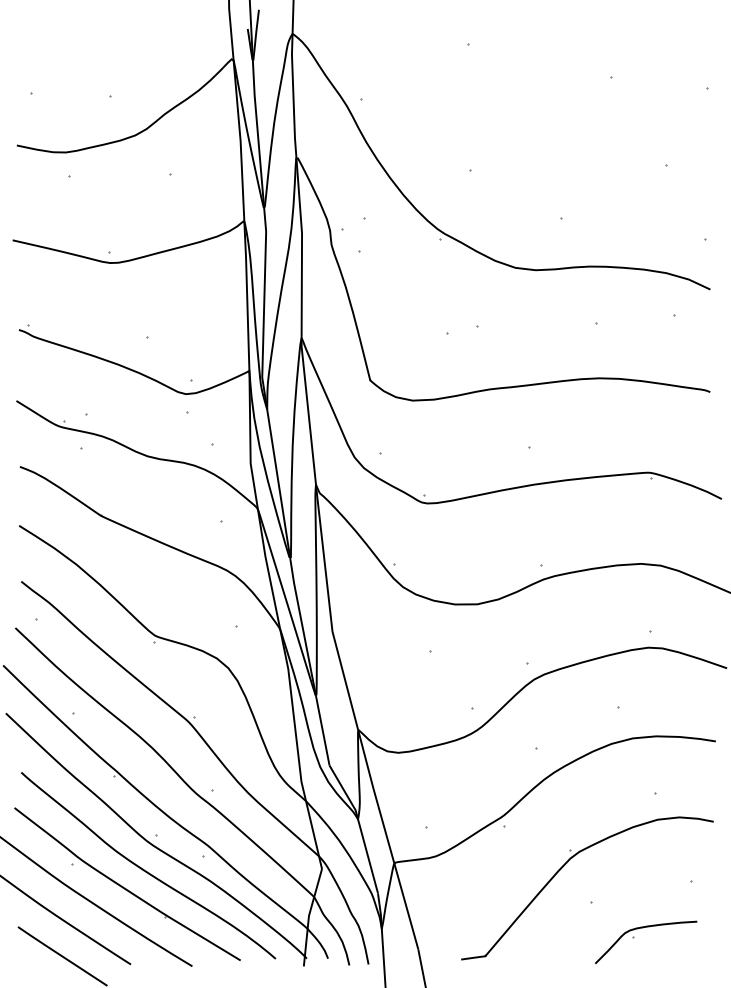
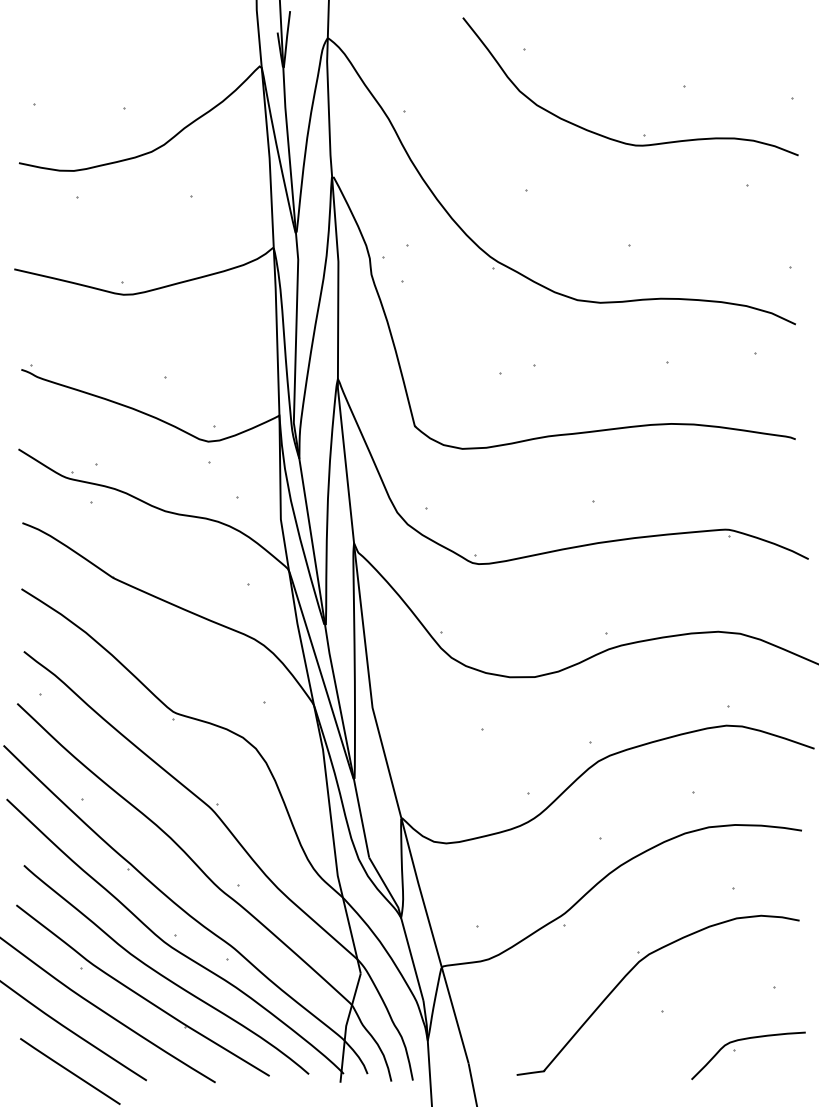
part: (575, 120) -> (644, 135), added
part: (634, 937) -> (735, 1050), moved

